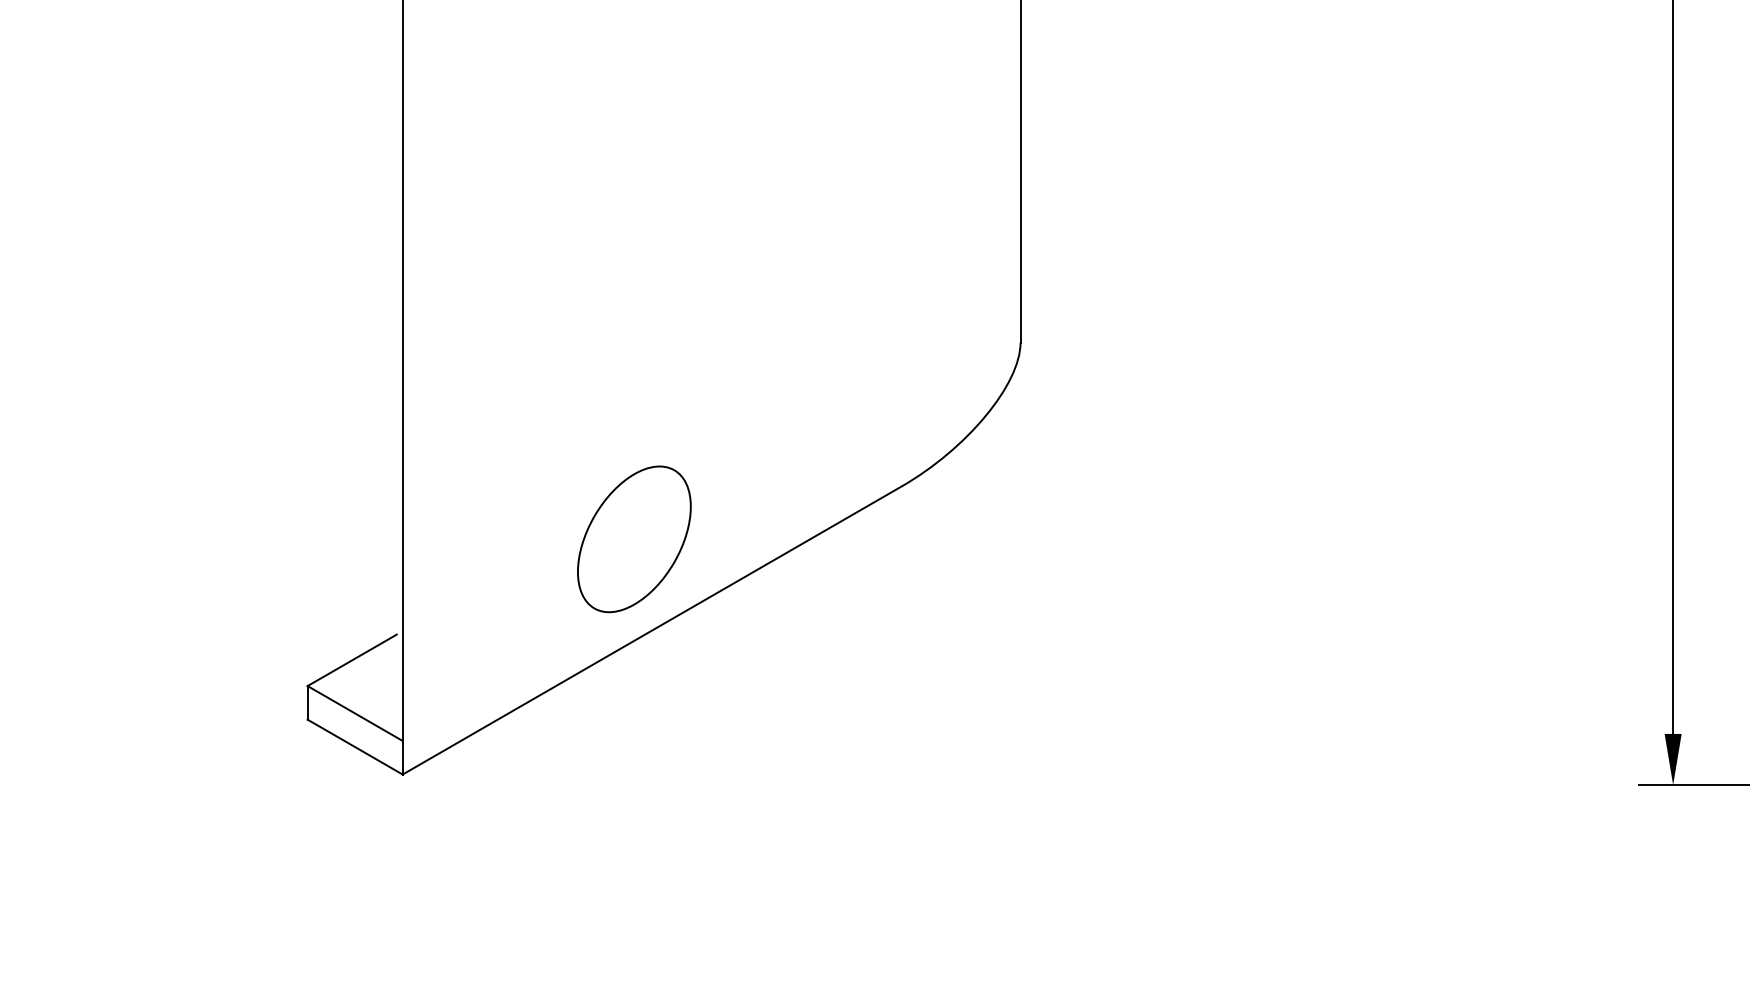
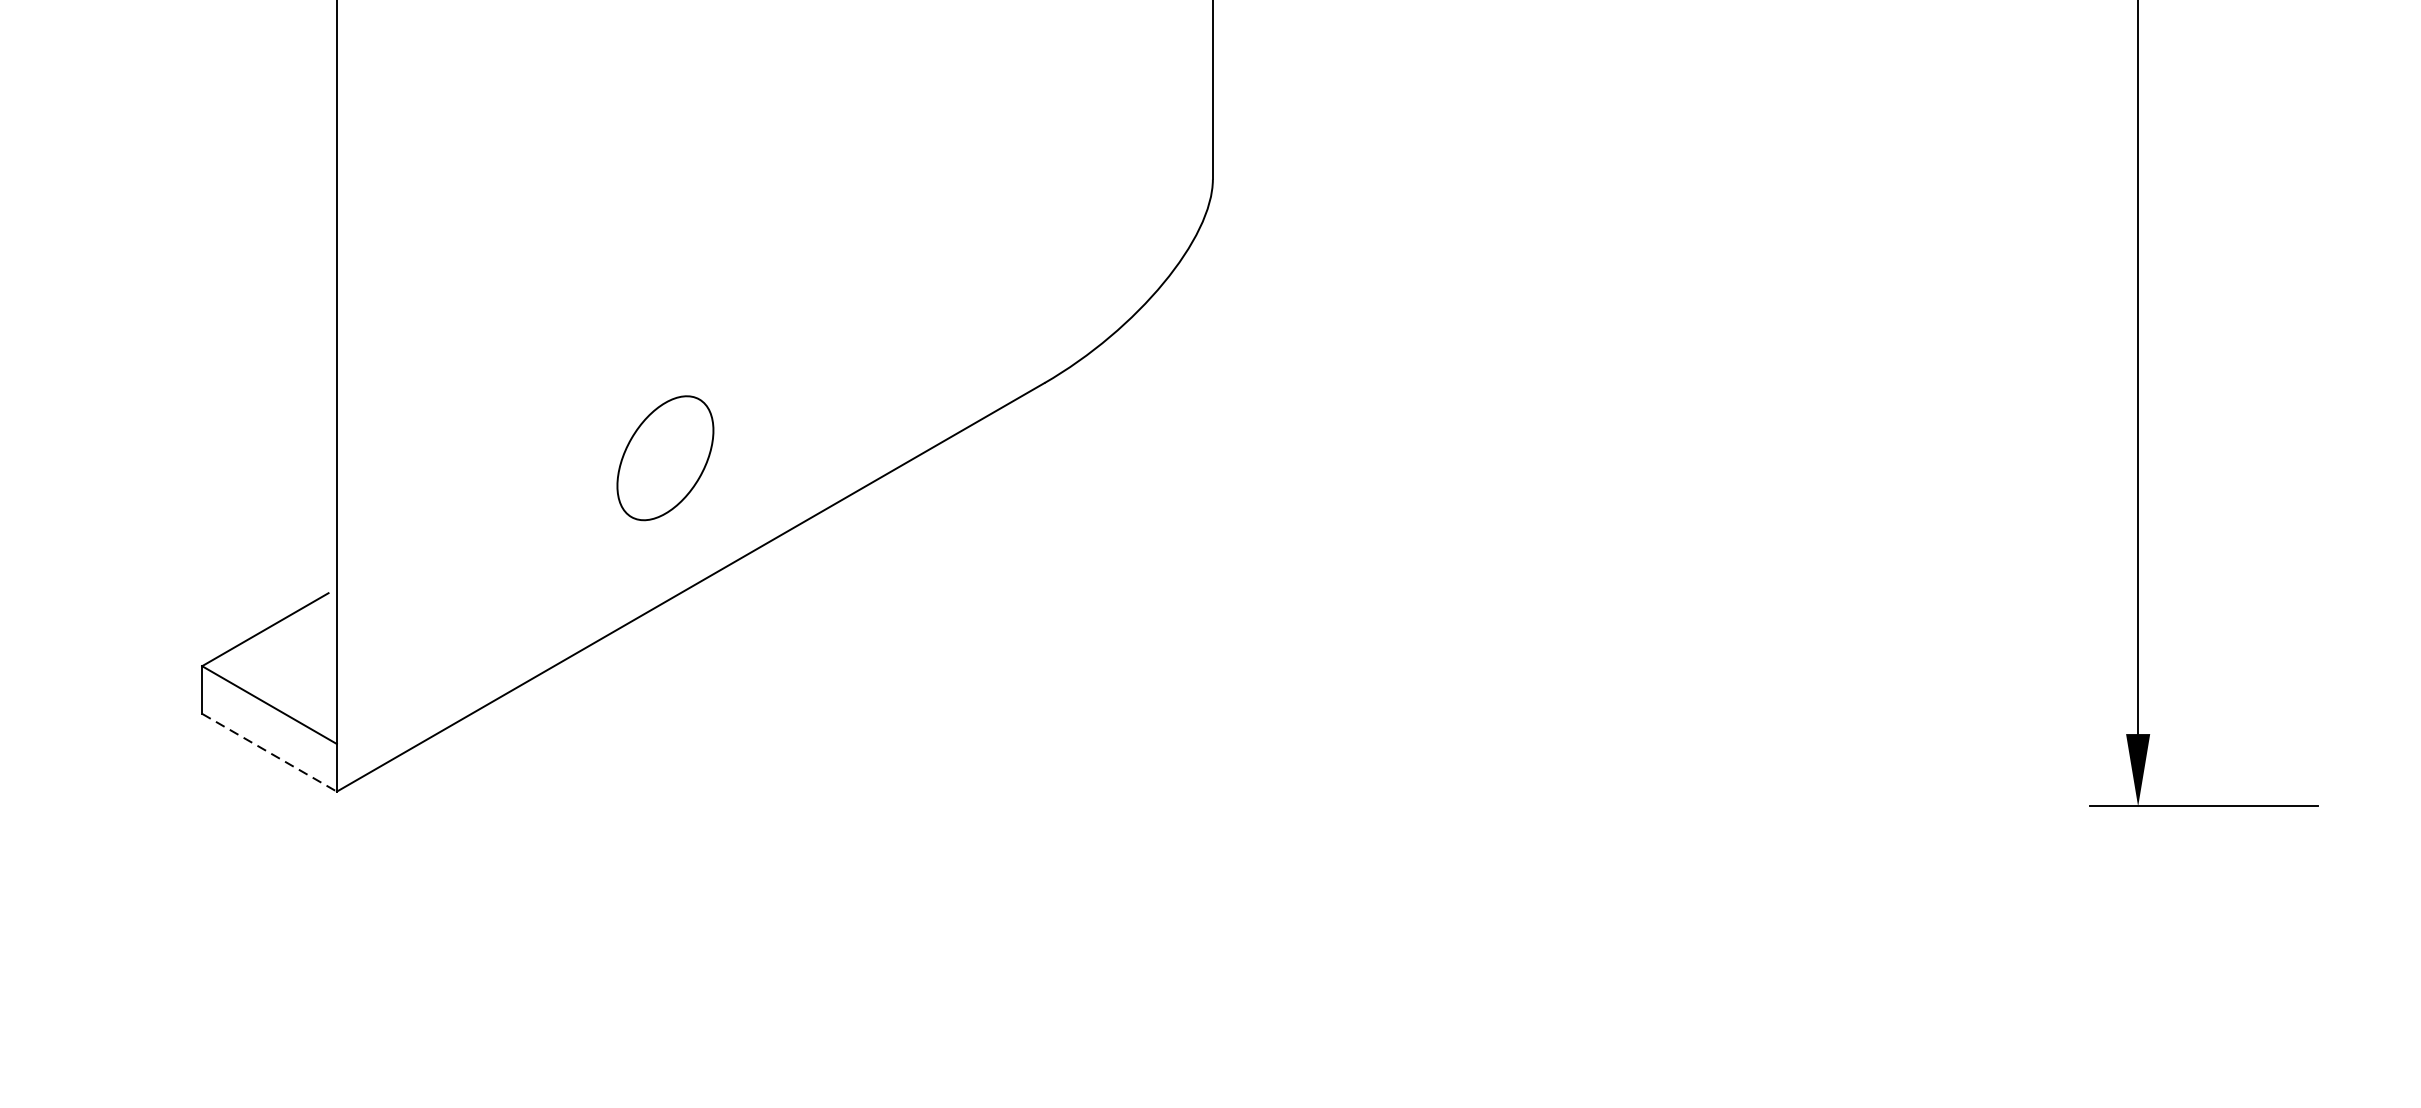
part: (634, 539) -> (665, 458), size x0.6
line: (355, 747) -> (269, 753), solid -> dashed

